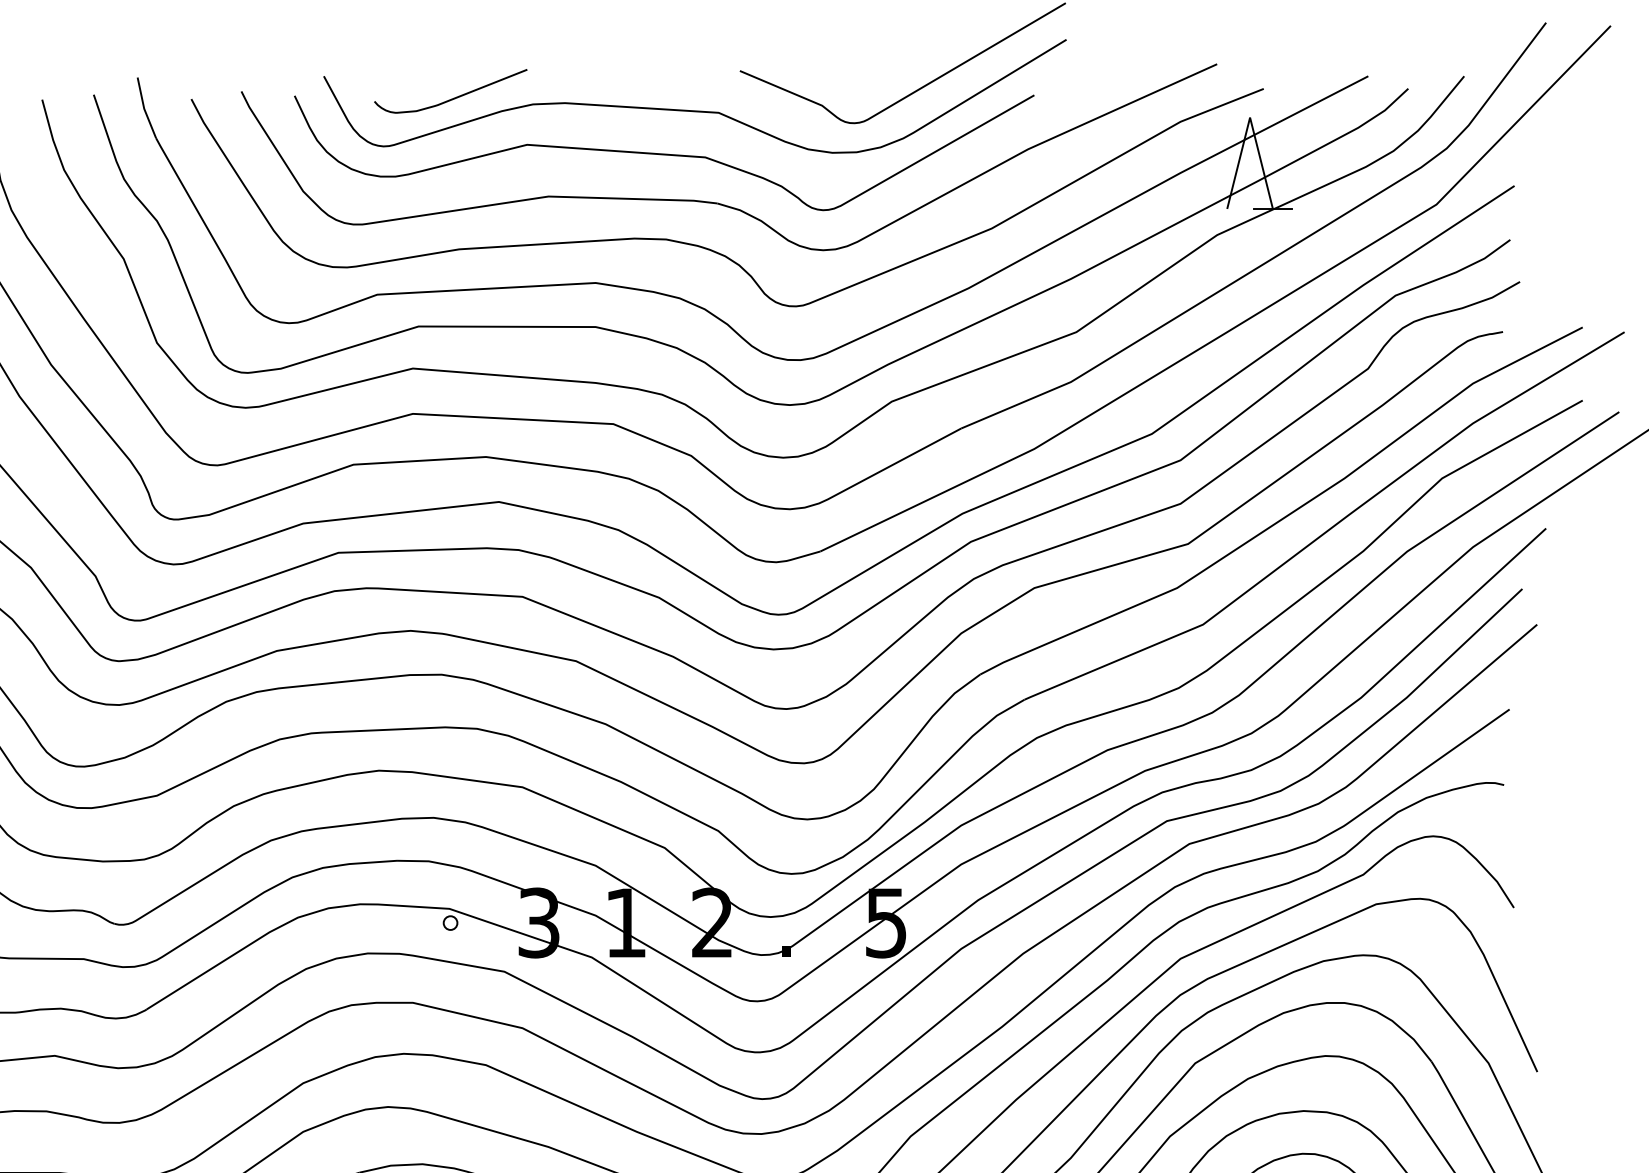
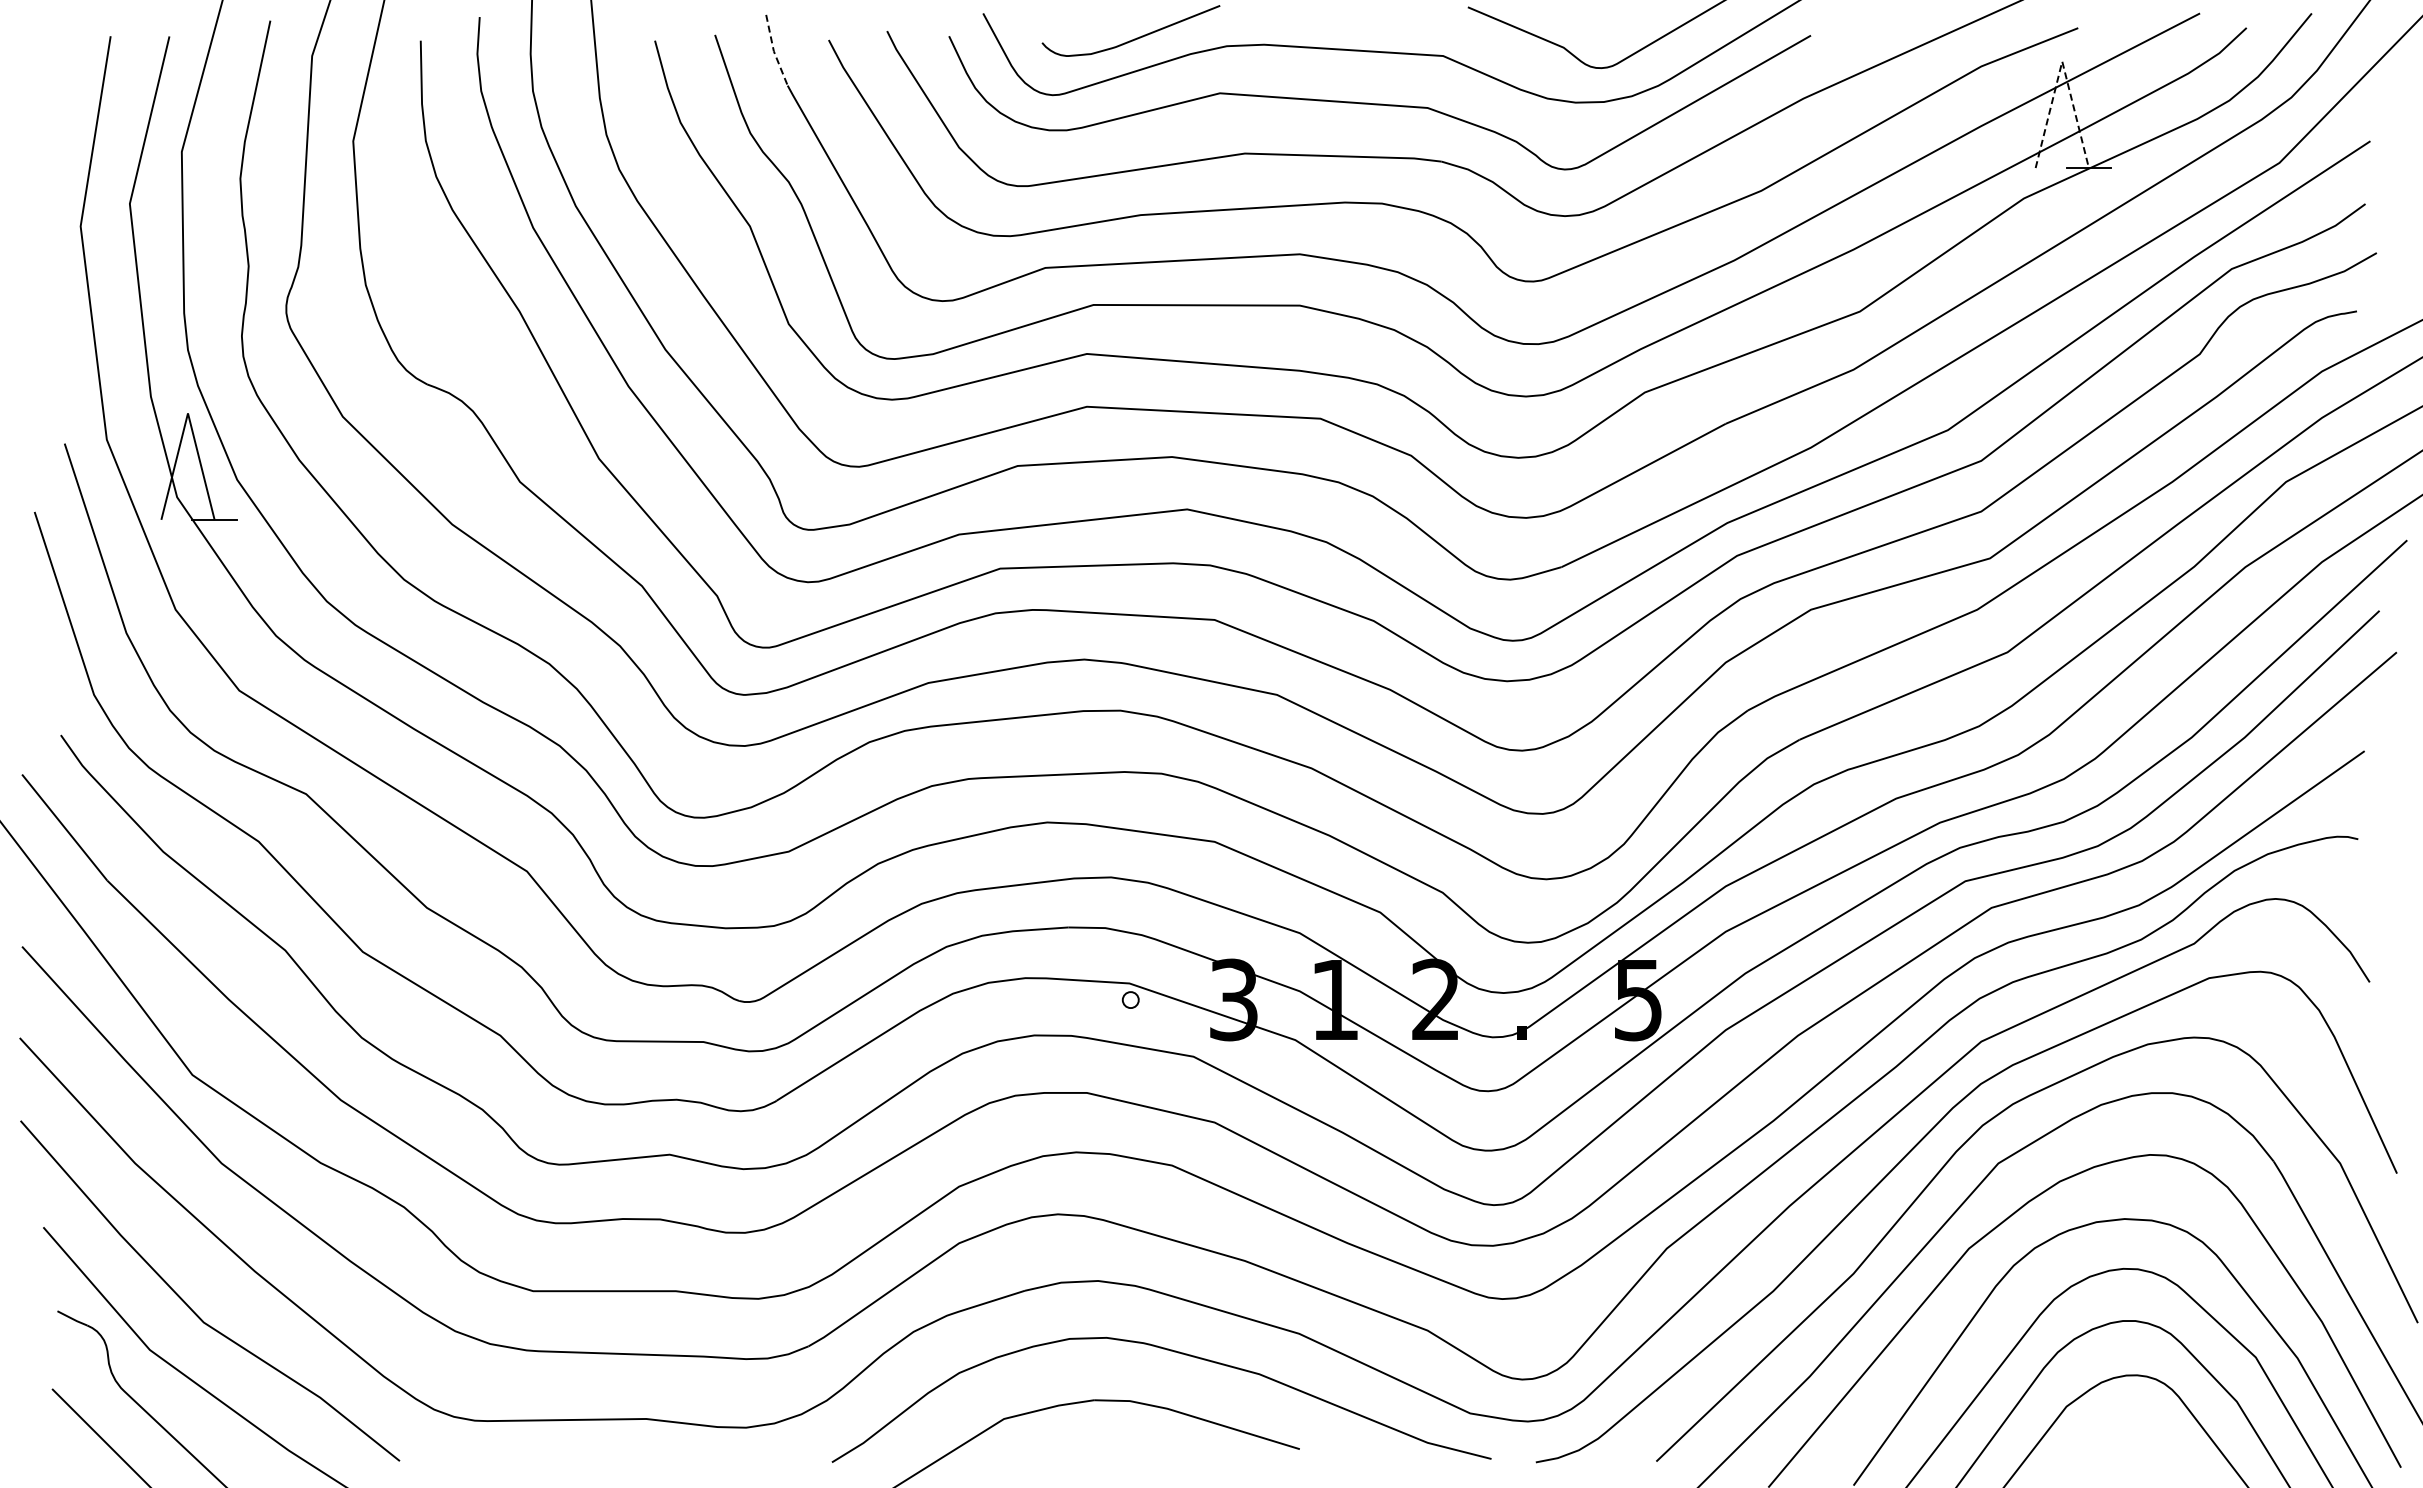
line: (143, 108) -> (773, 51), solid -> dashed
line: (1250, 117) -> (2062, 61), solid -> dashed

